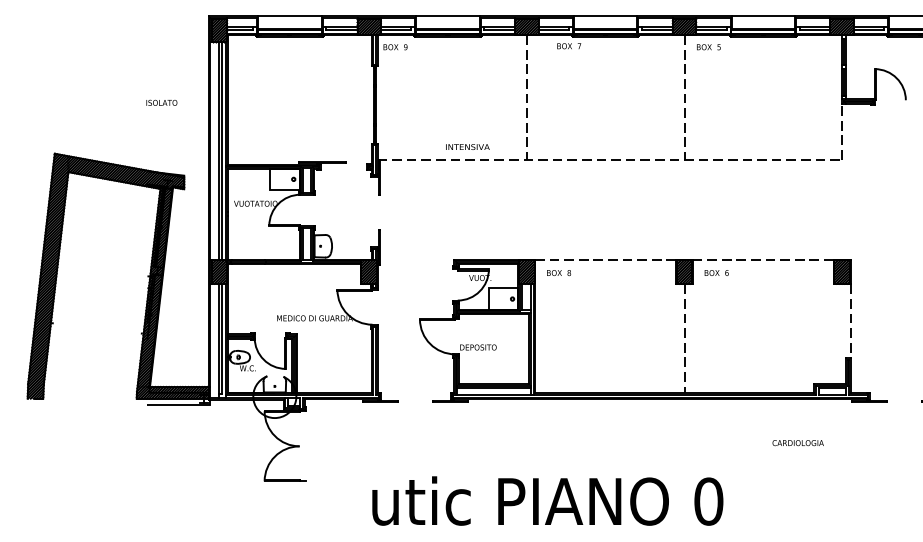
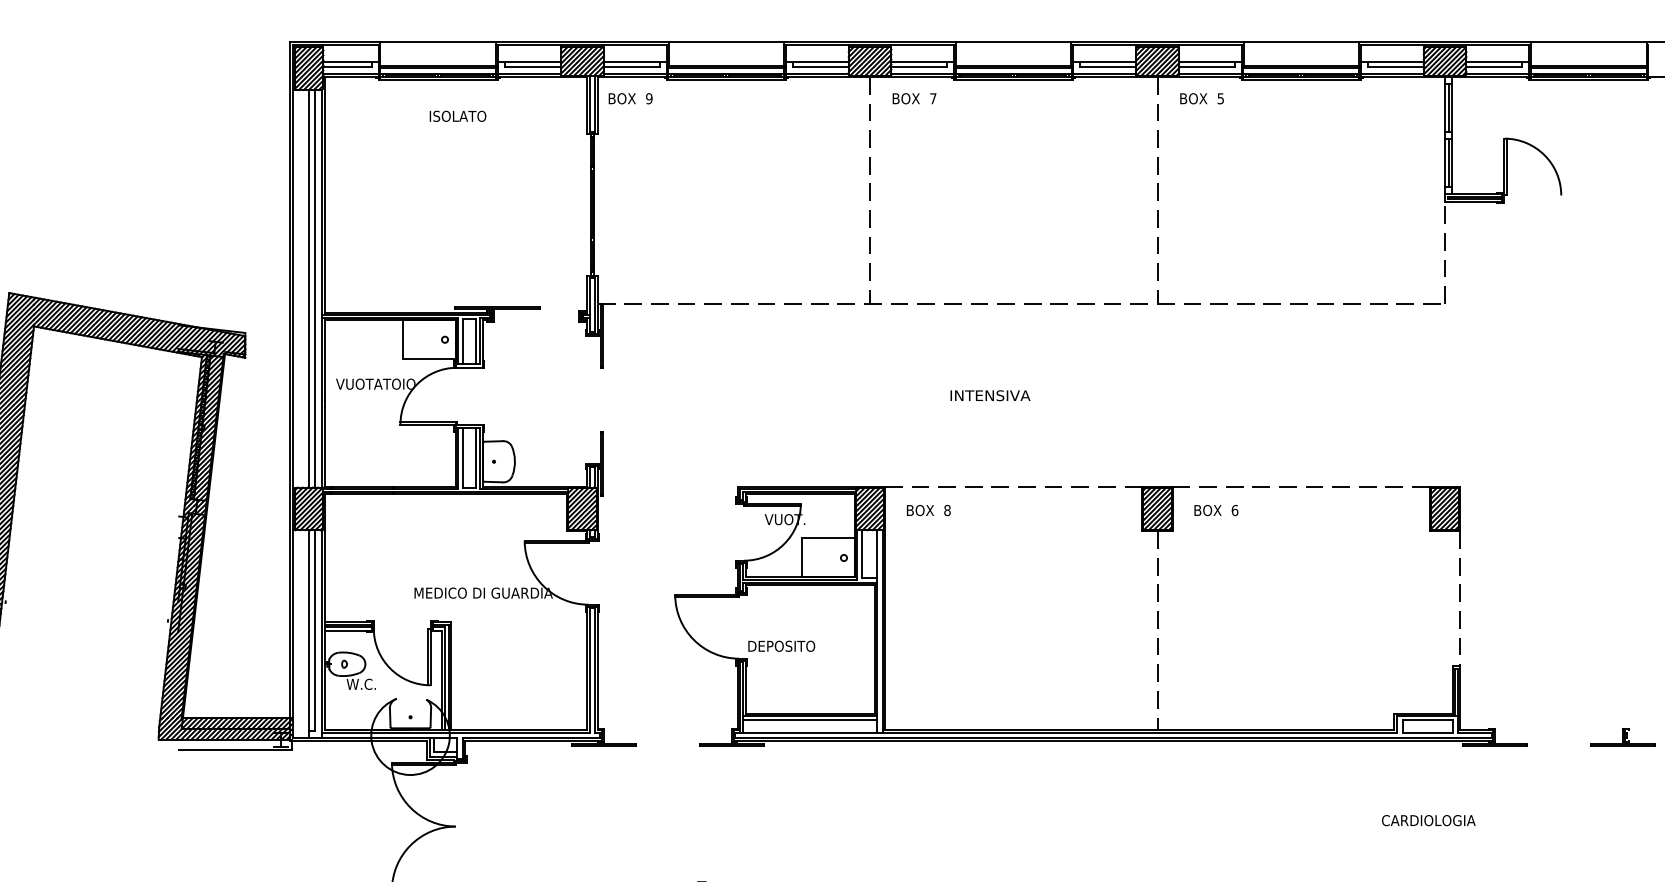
text: (569, 46) -> (915, 99), moved
text: (161, 102) -> (457, 115), moved
text: (467, 146) -> (989, 394), moved
text: (797, 443) -> (1427, 821), moved

